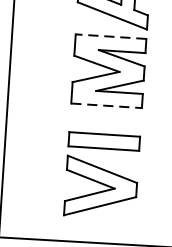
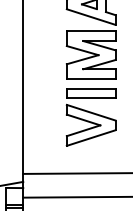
line: (110, 36) -> (90, 31), dashed -> solid
line: (107, 105) -> (91, 78), dashed -> solid
part: (101, 176) -> (90, 117), moved

